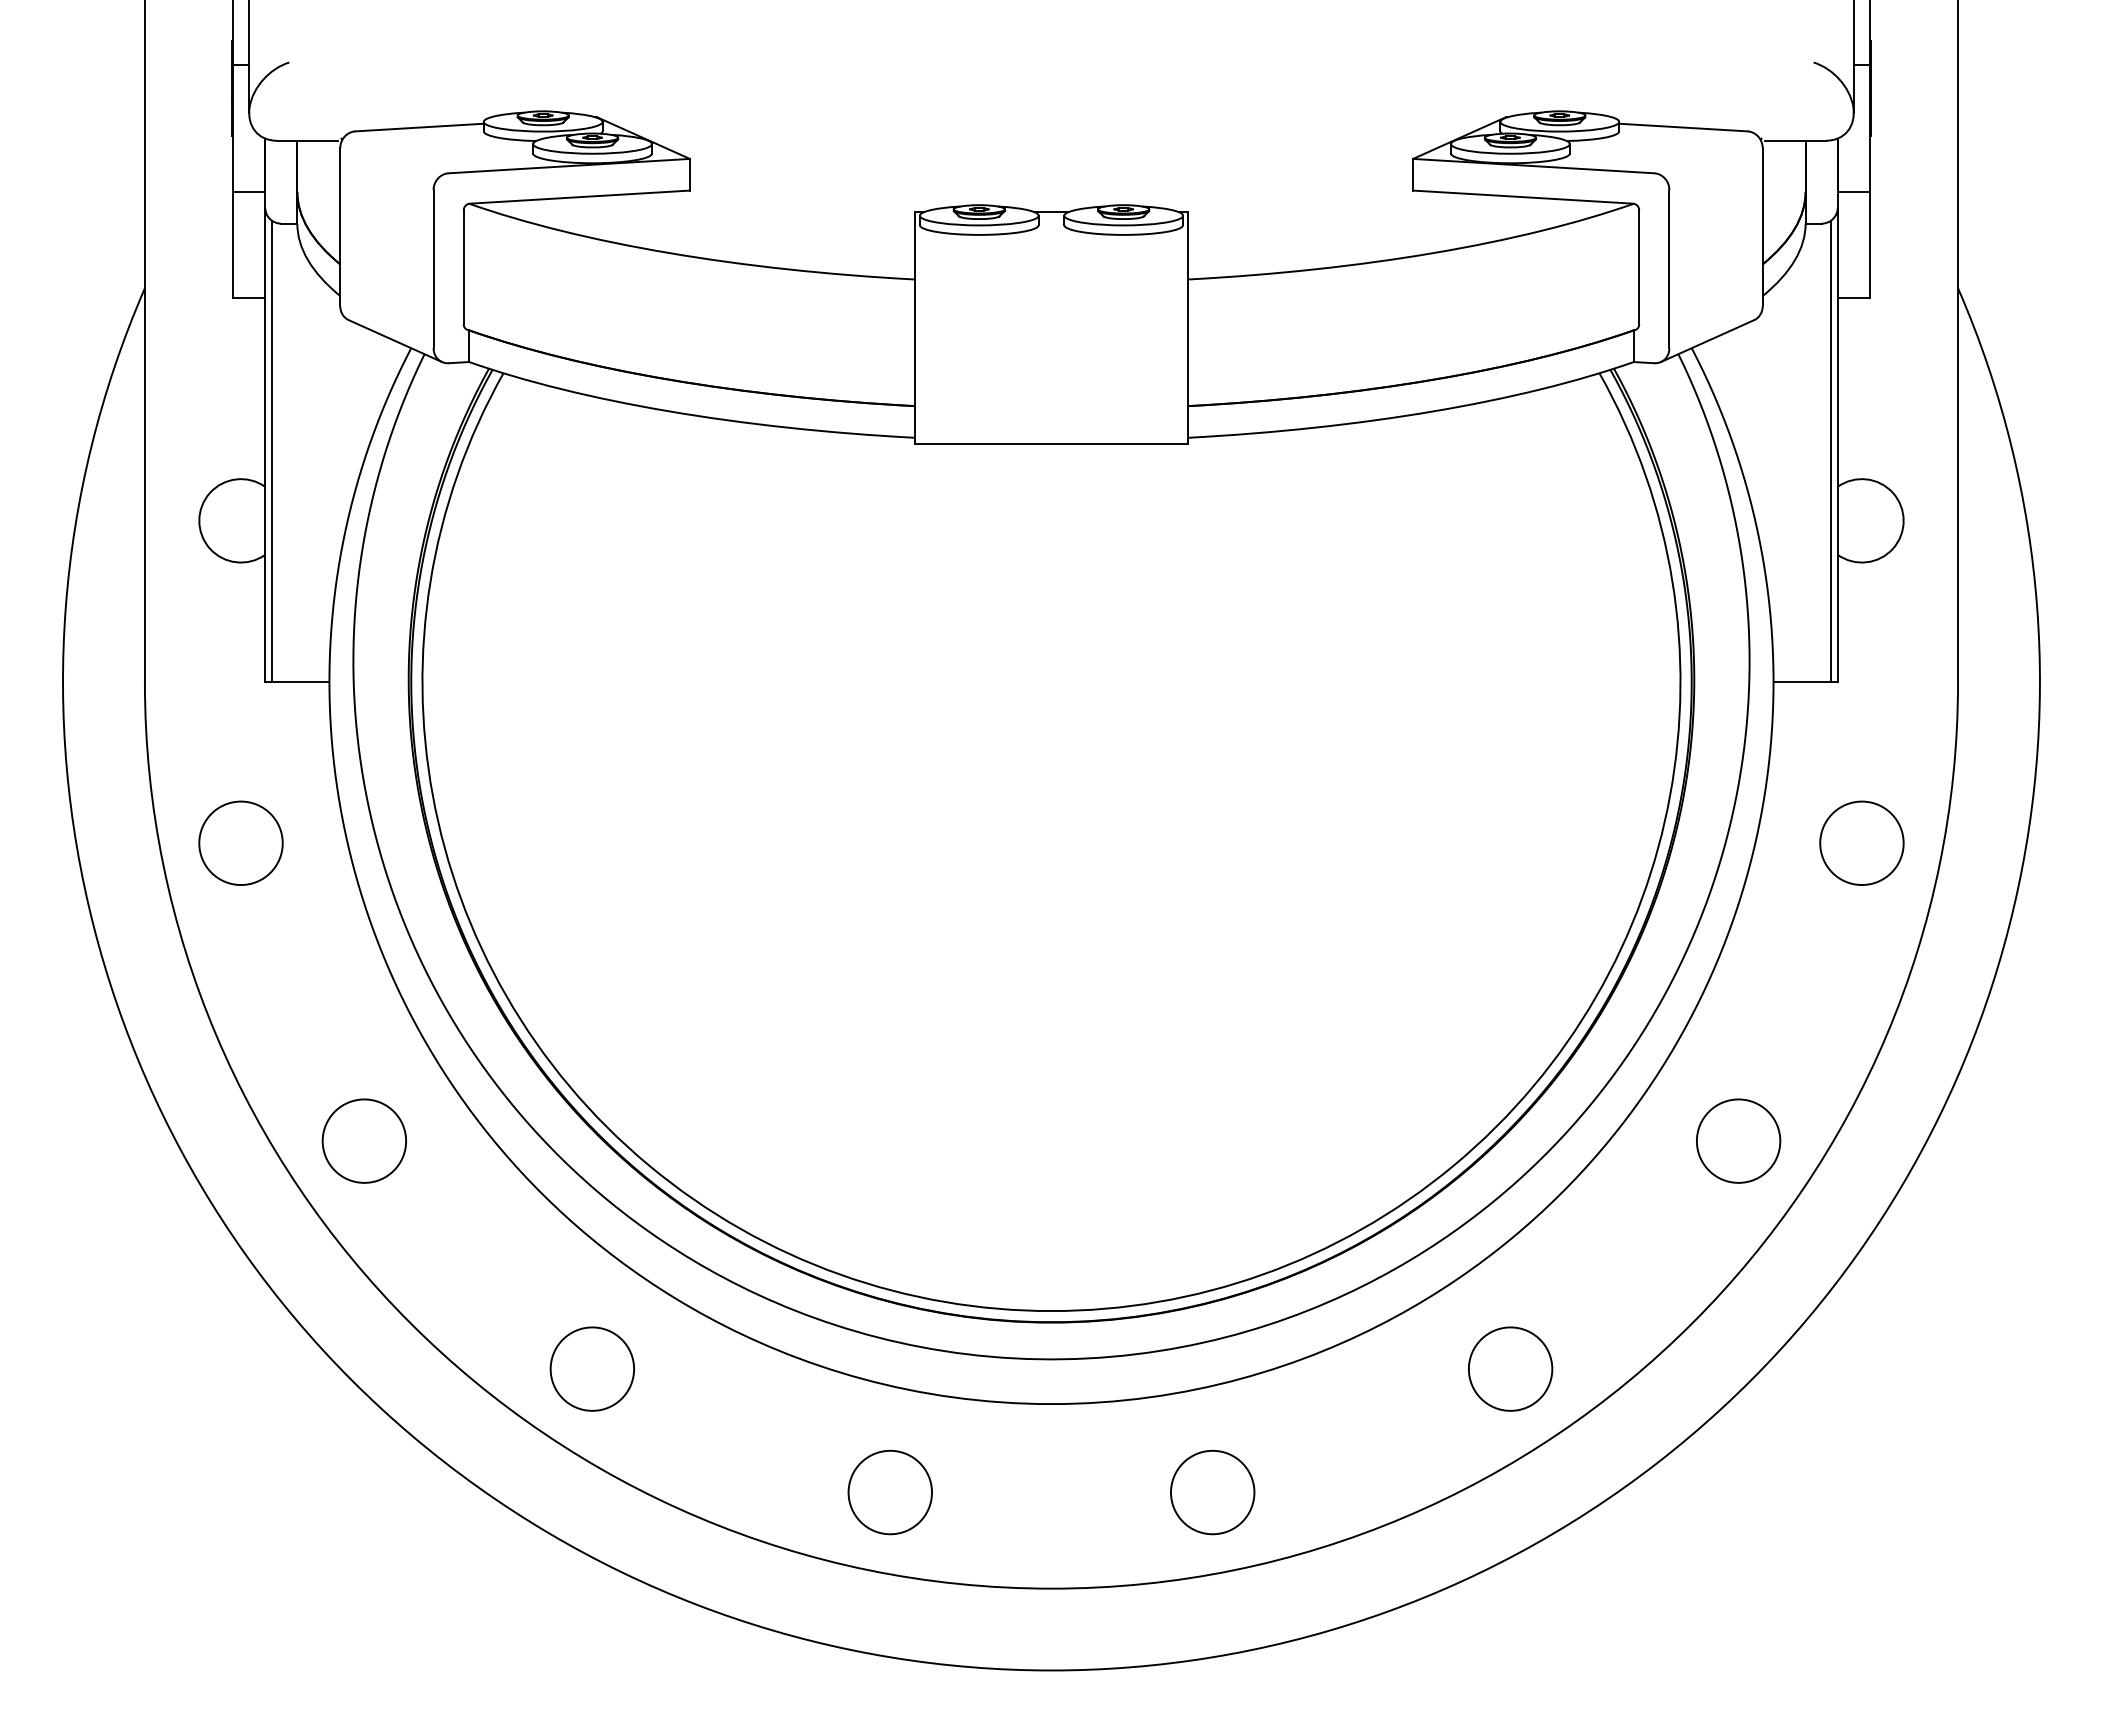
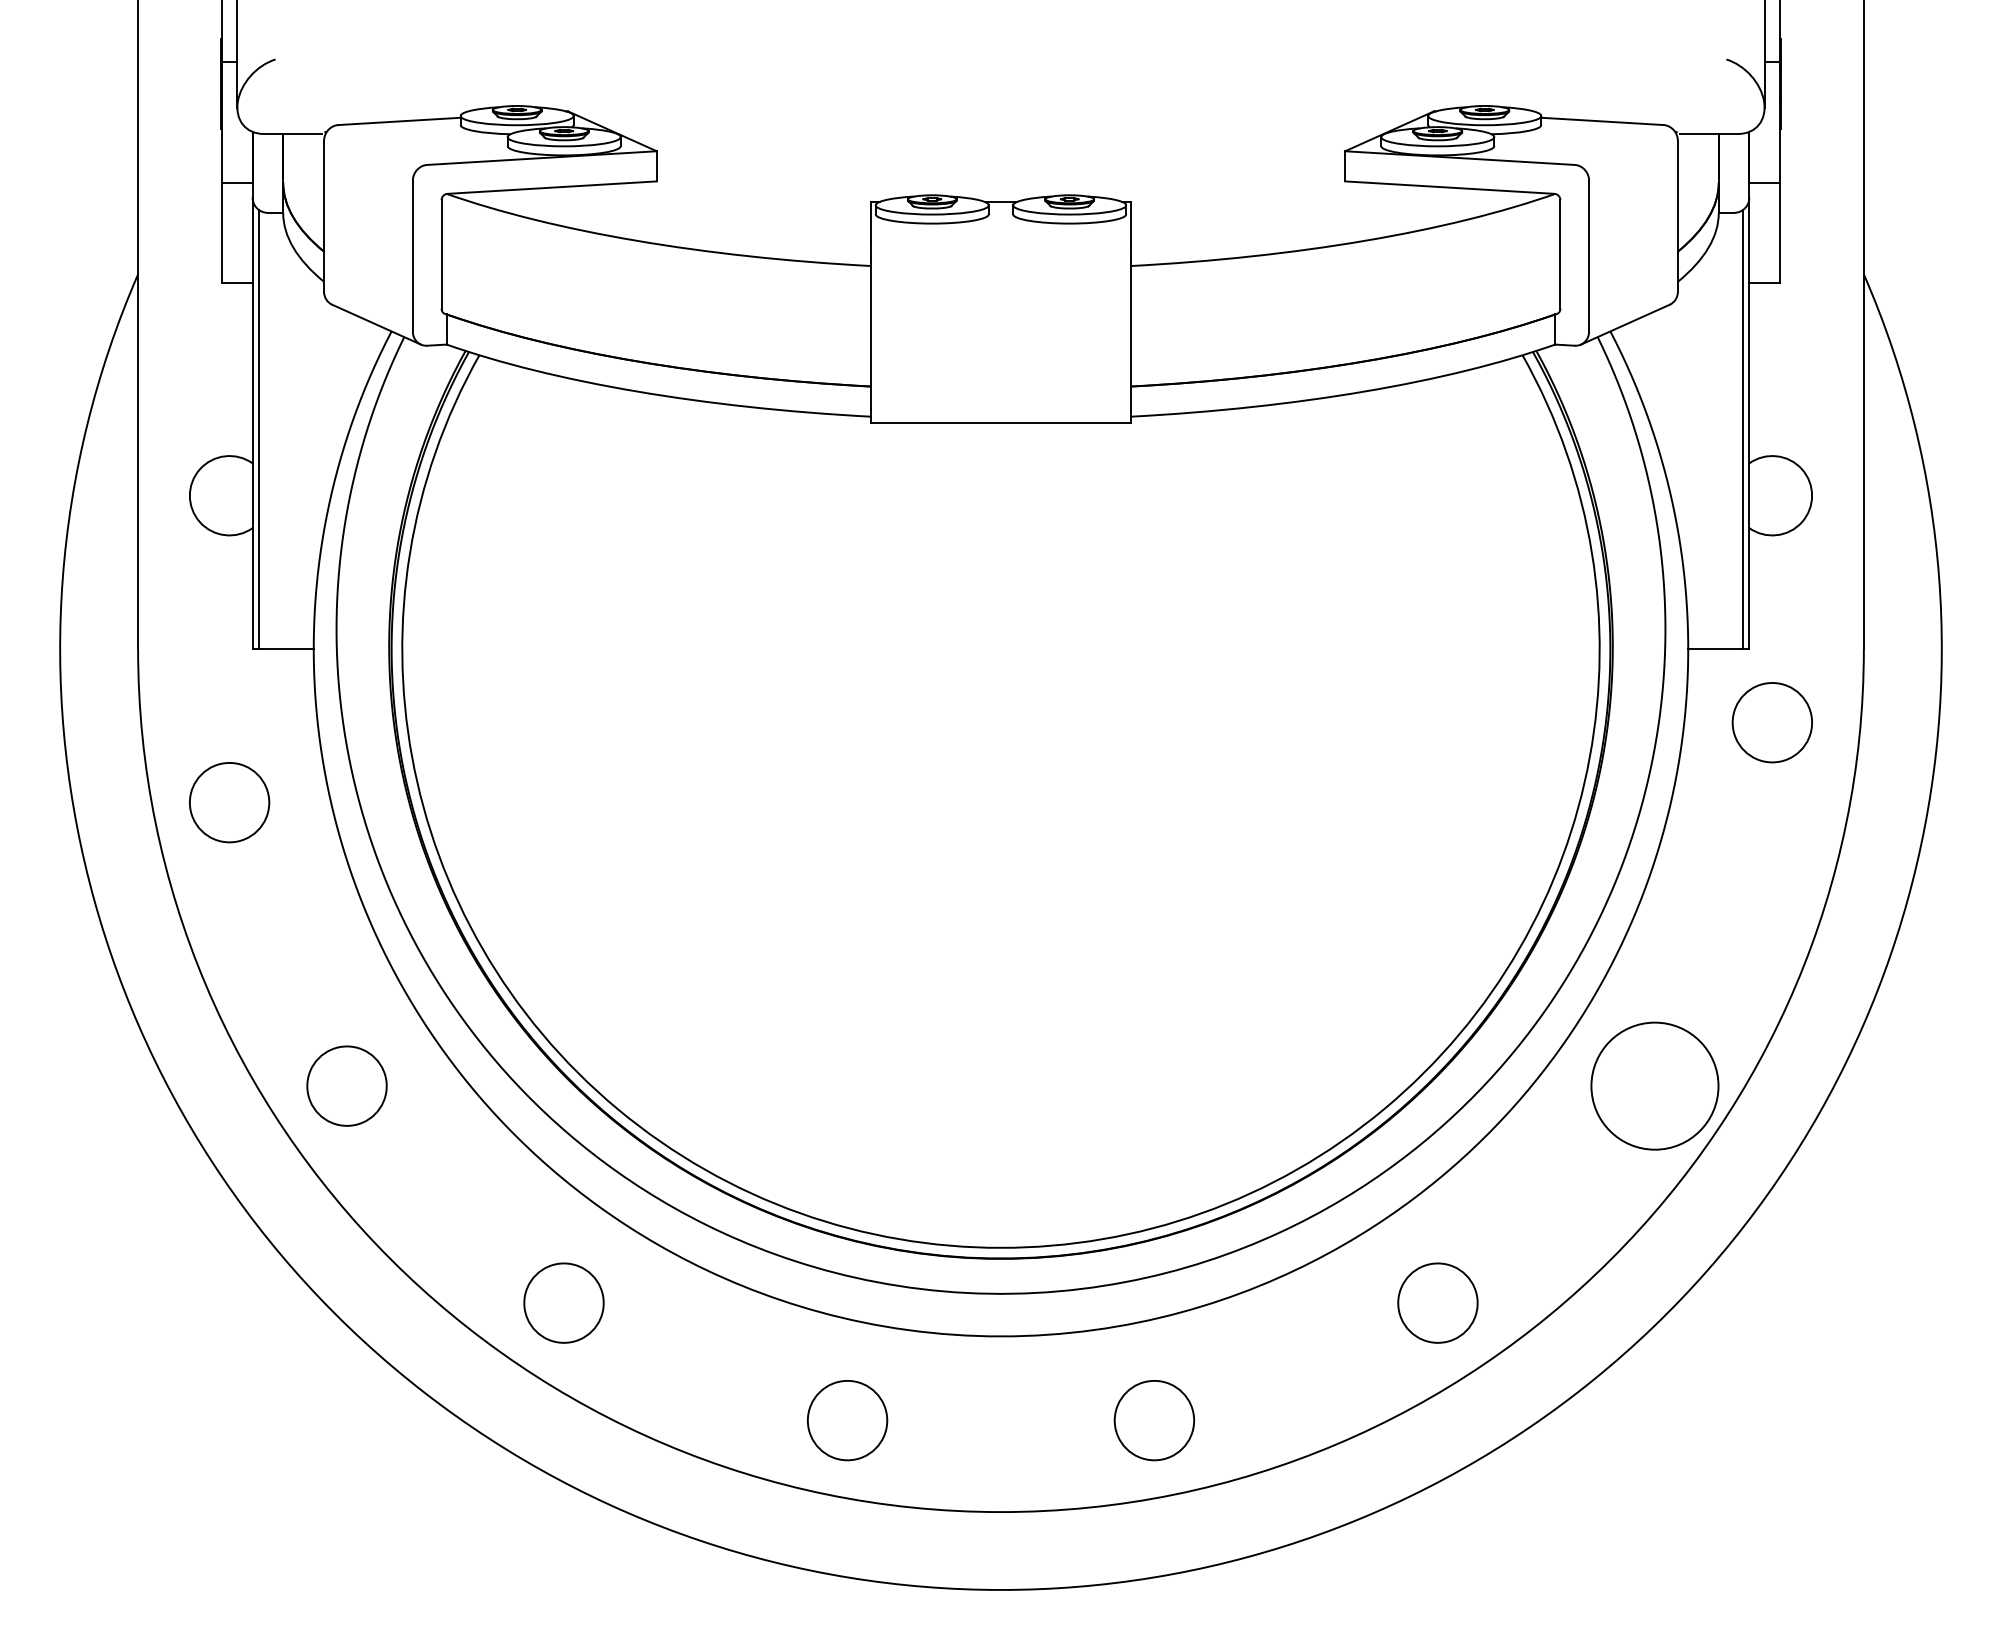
circle: (1861, 842) -> (1771, 721), moved
circle: (1738, 1140) -> (1654, 1085), size x1.6

